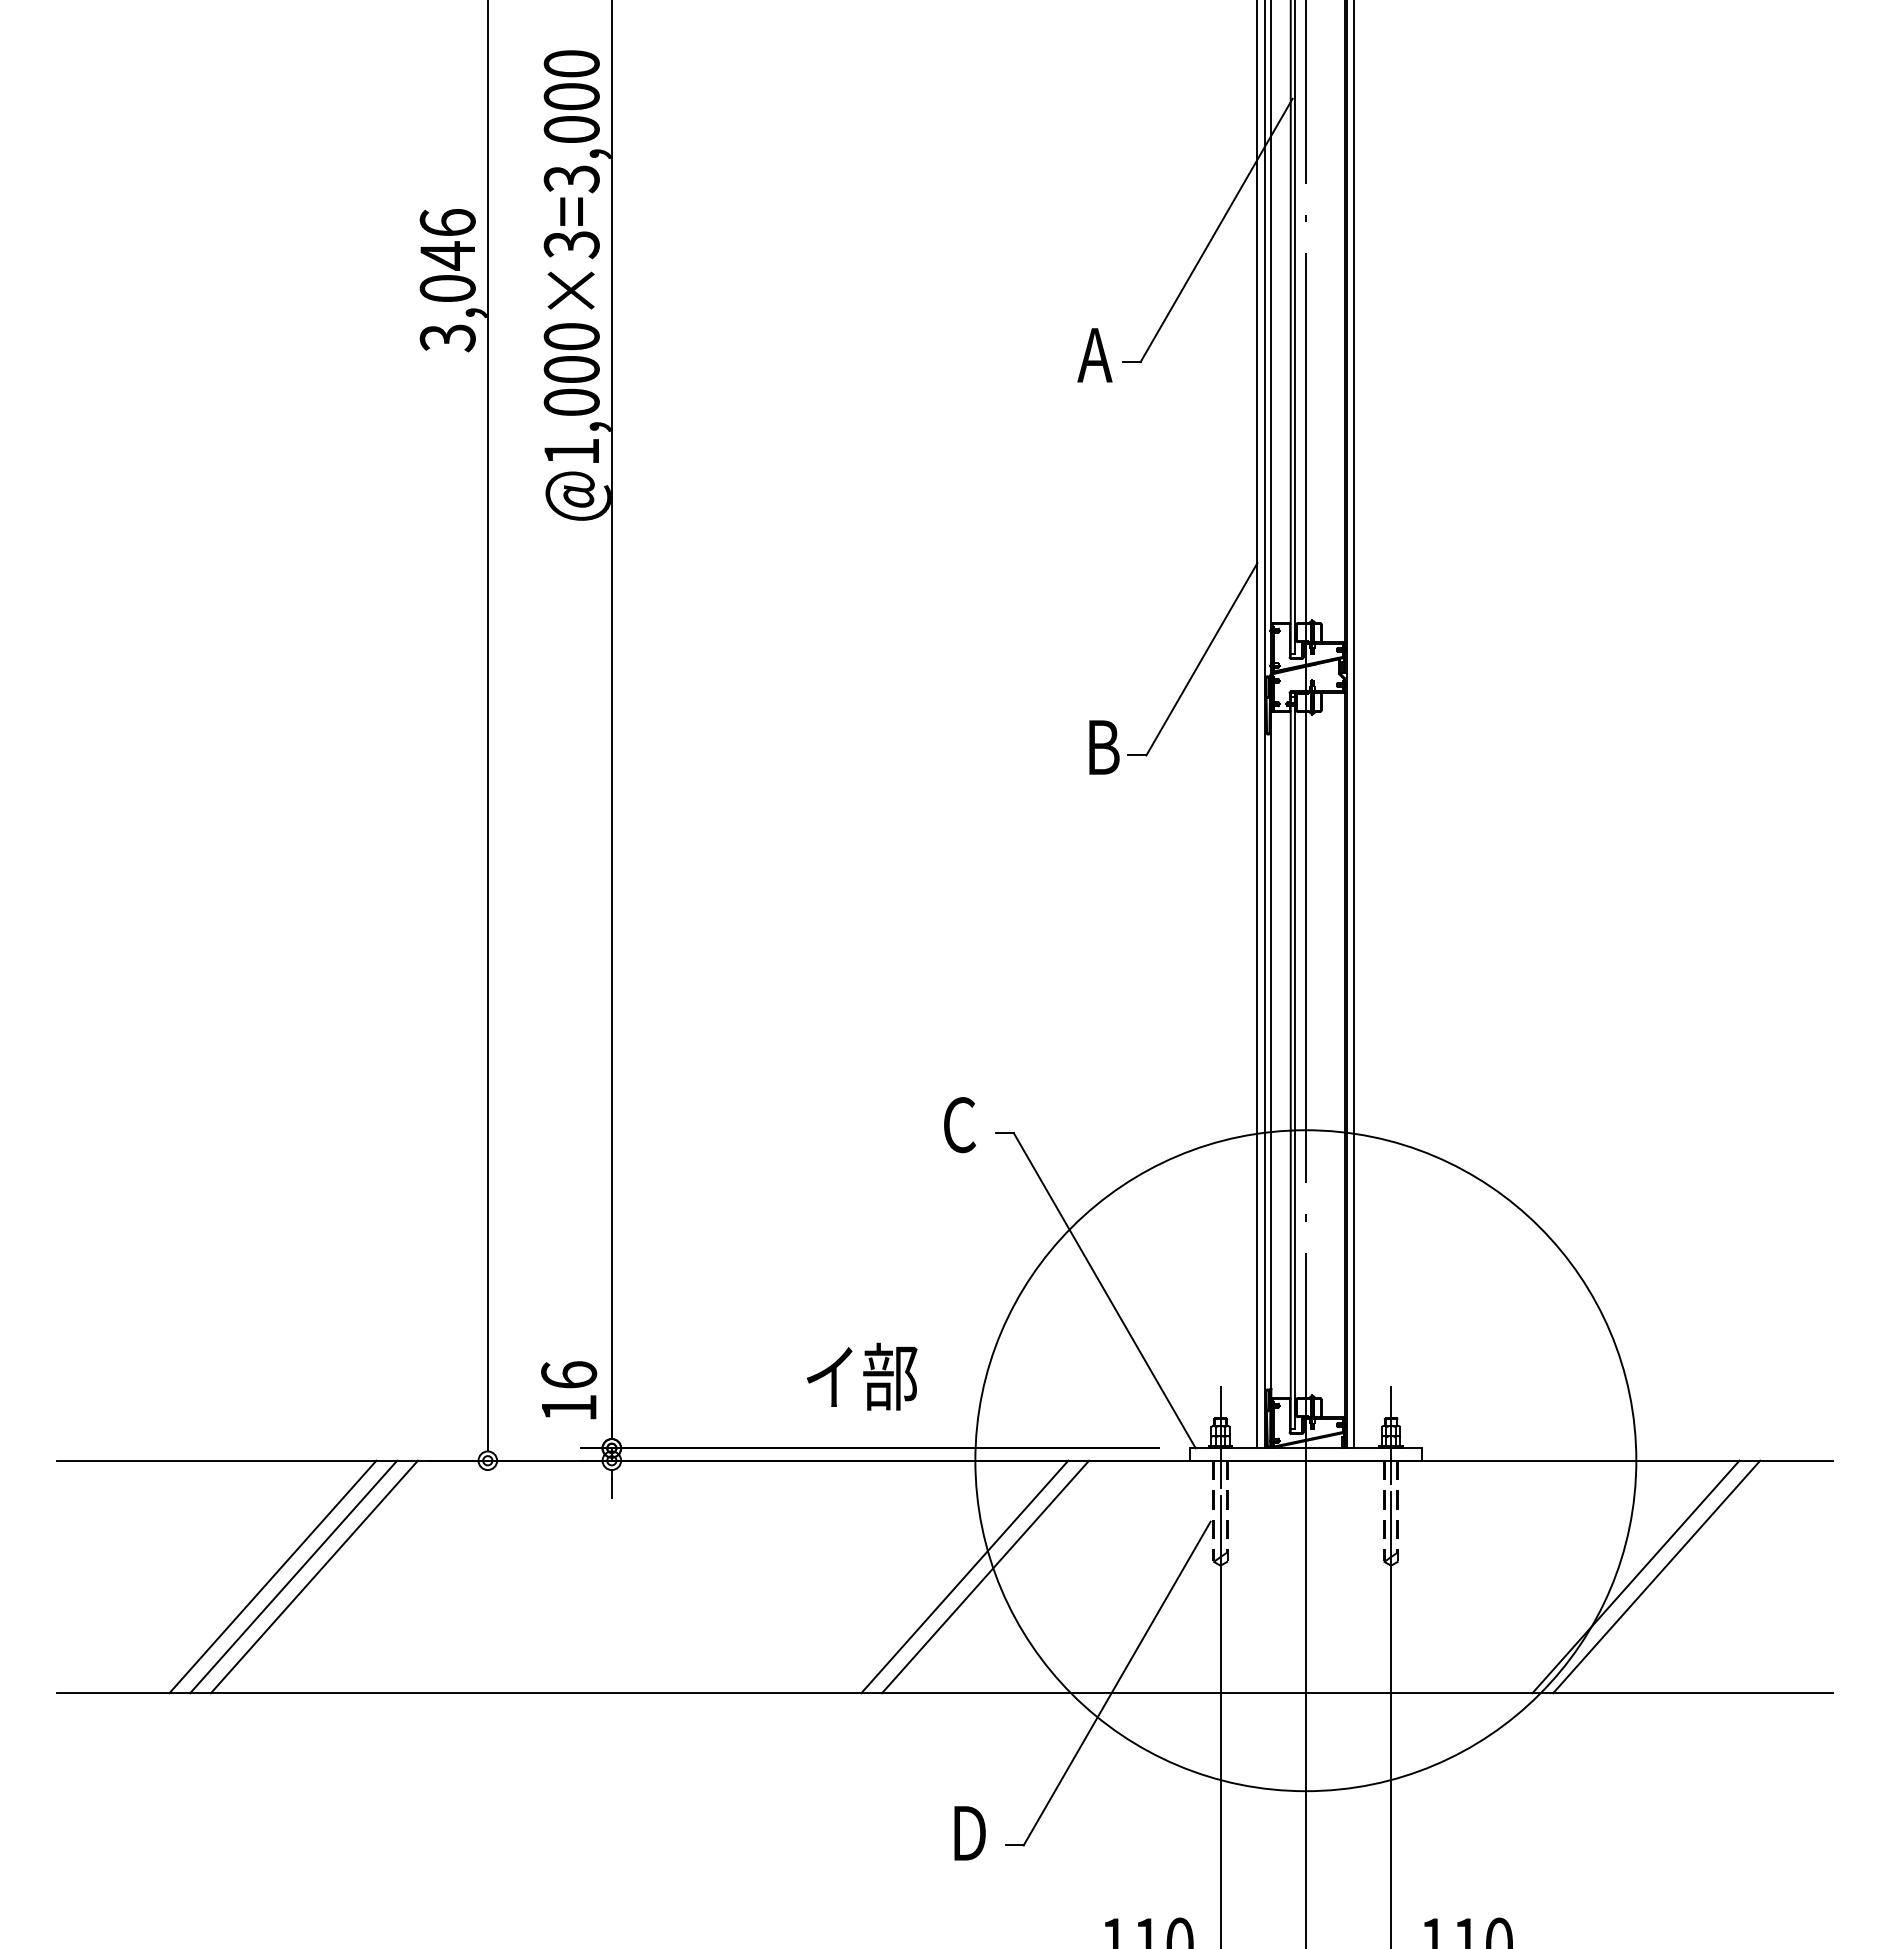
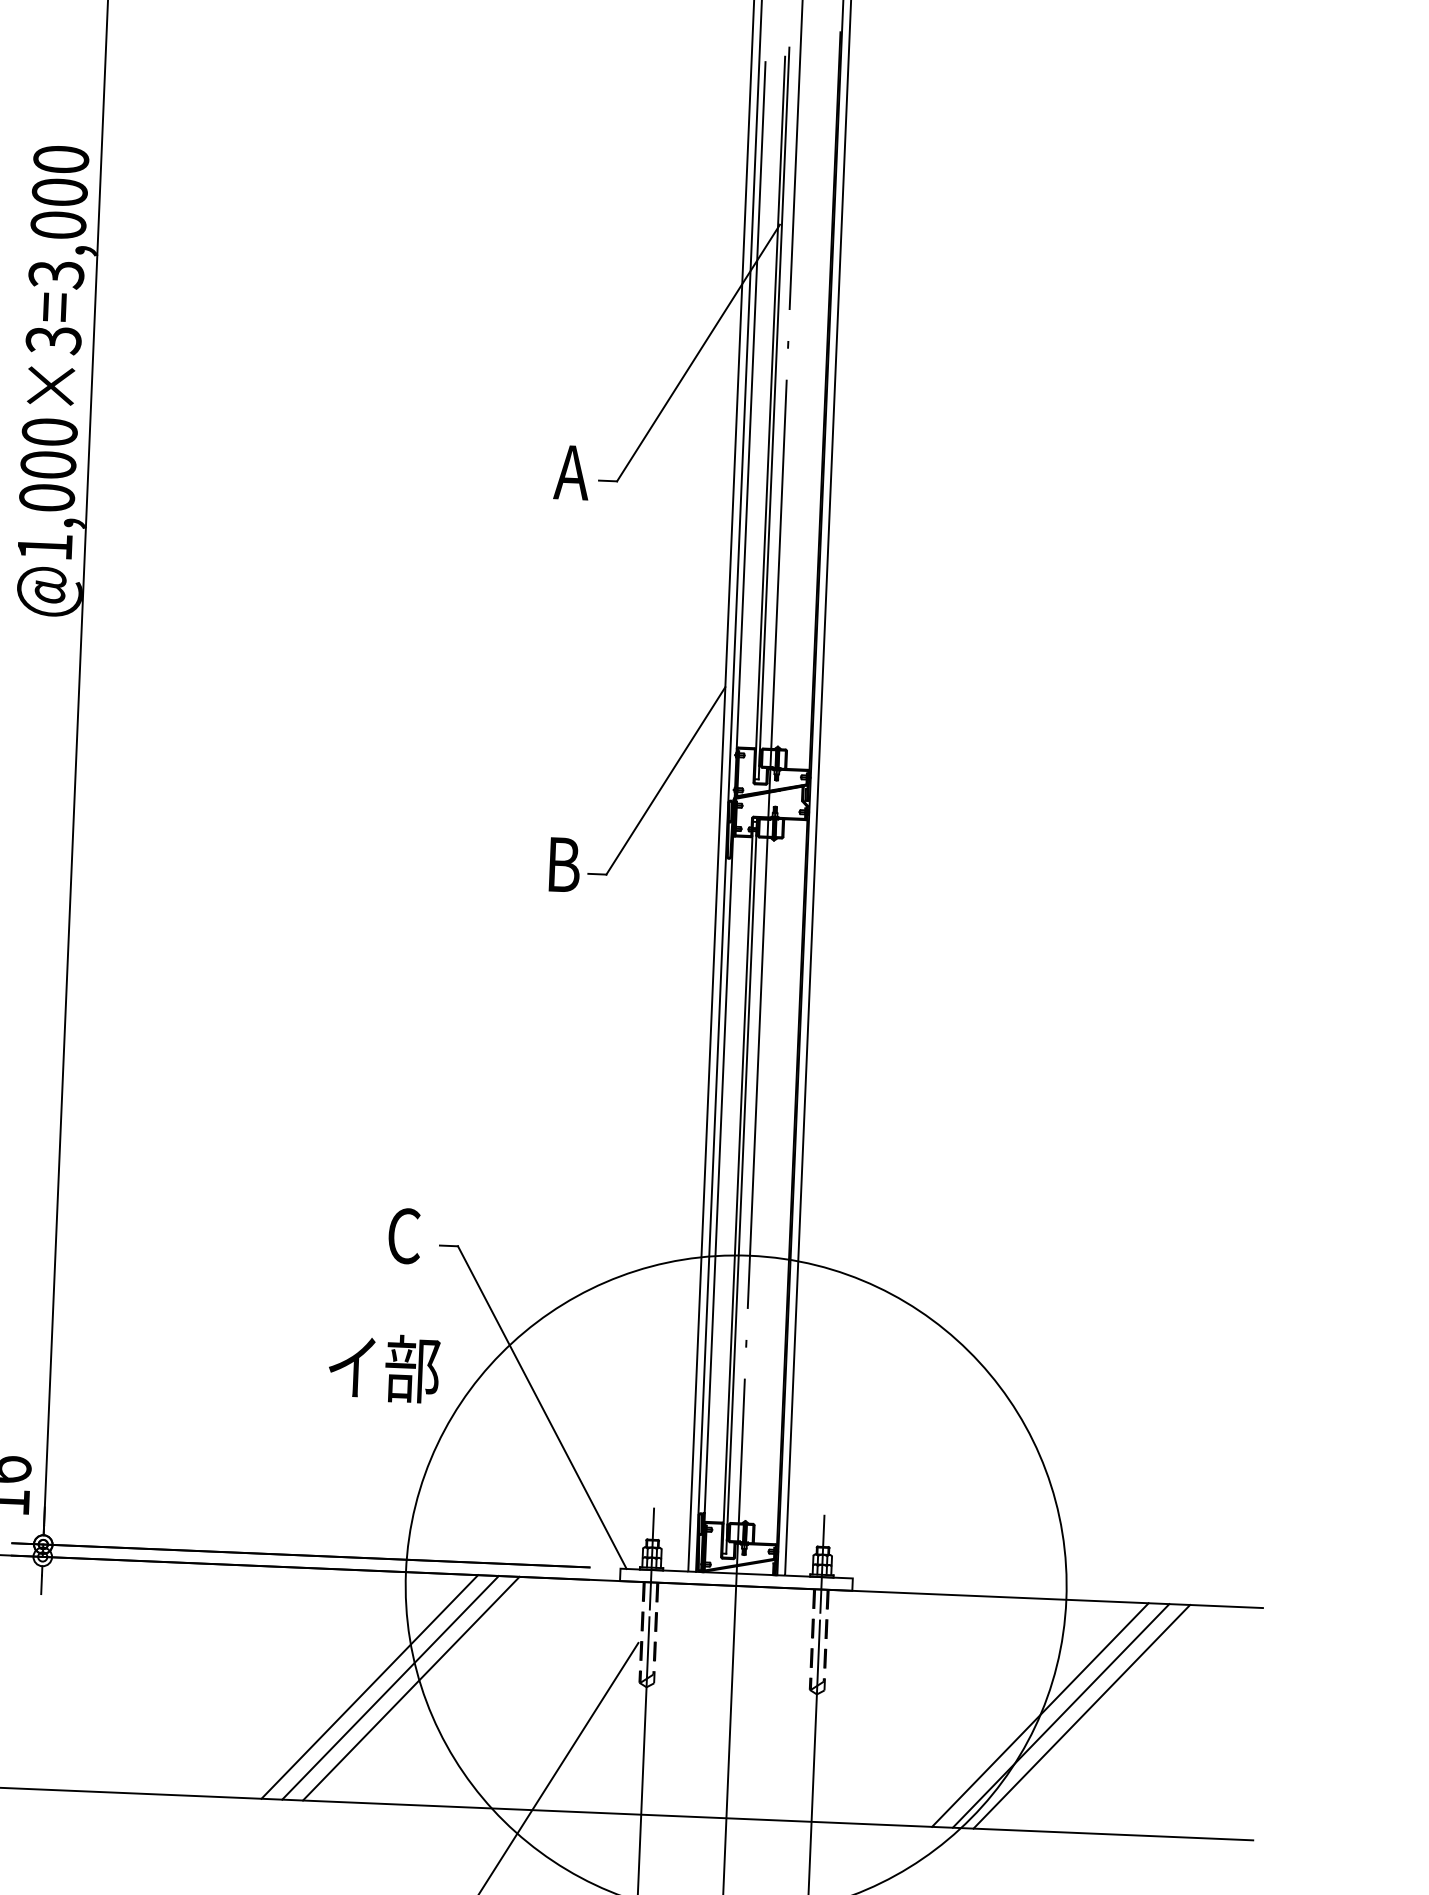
text: (861, 1376) -> (383, 1367), moved
line: (943, 1576) -> (369, 1686), added
line: (1614, 1576) -> (1039, 1714), added

